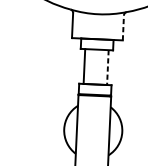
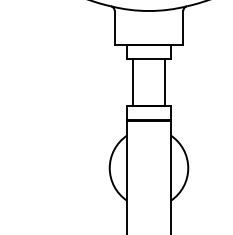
line: (123, 27) -> (183, 27), dashed -> solid
line: (107, 67) -> (164, 82), dashed -> solid

